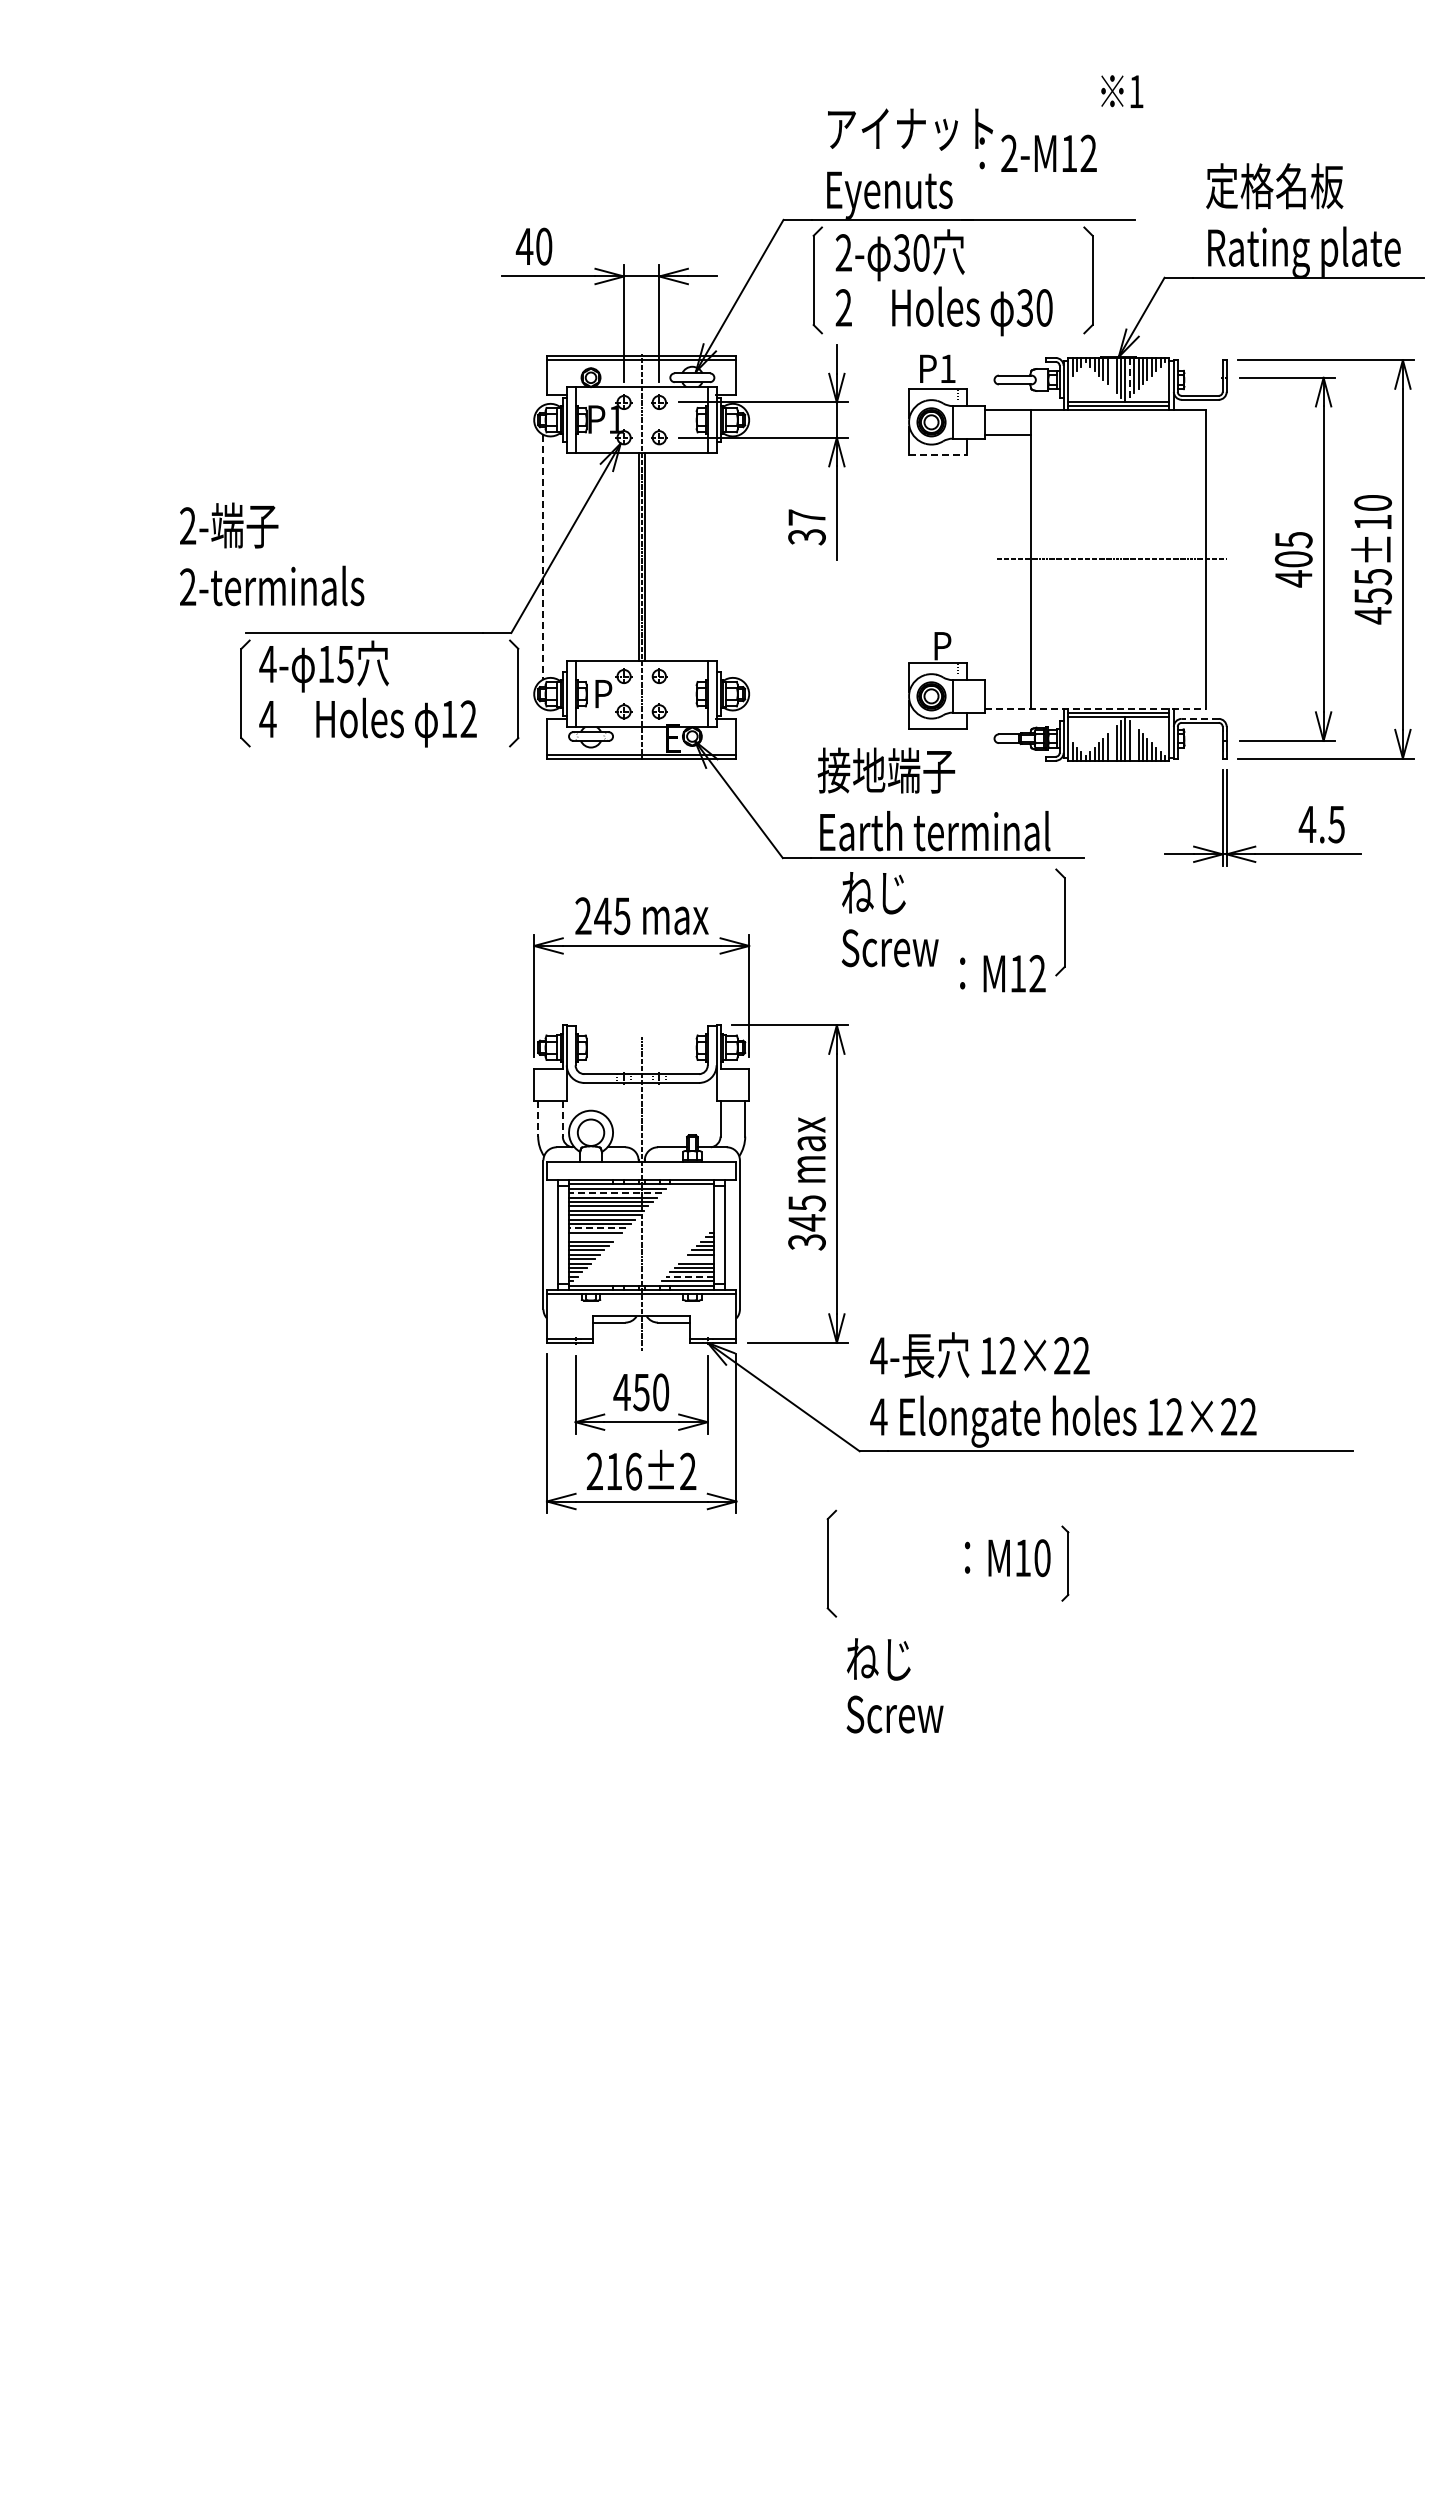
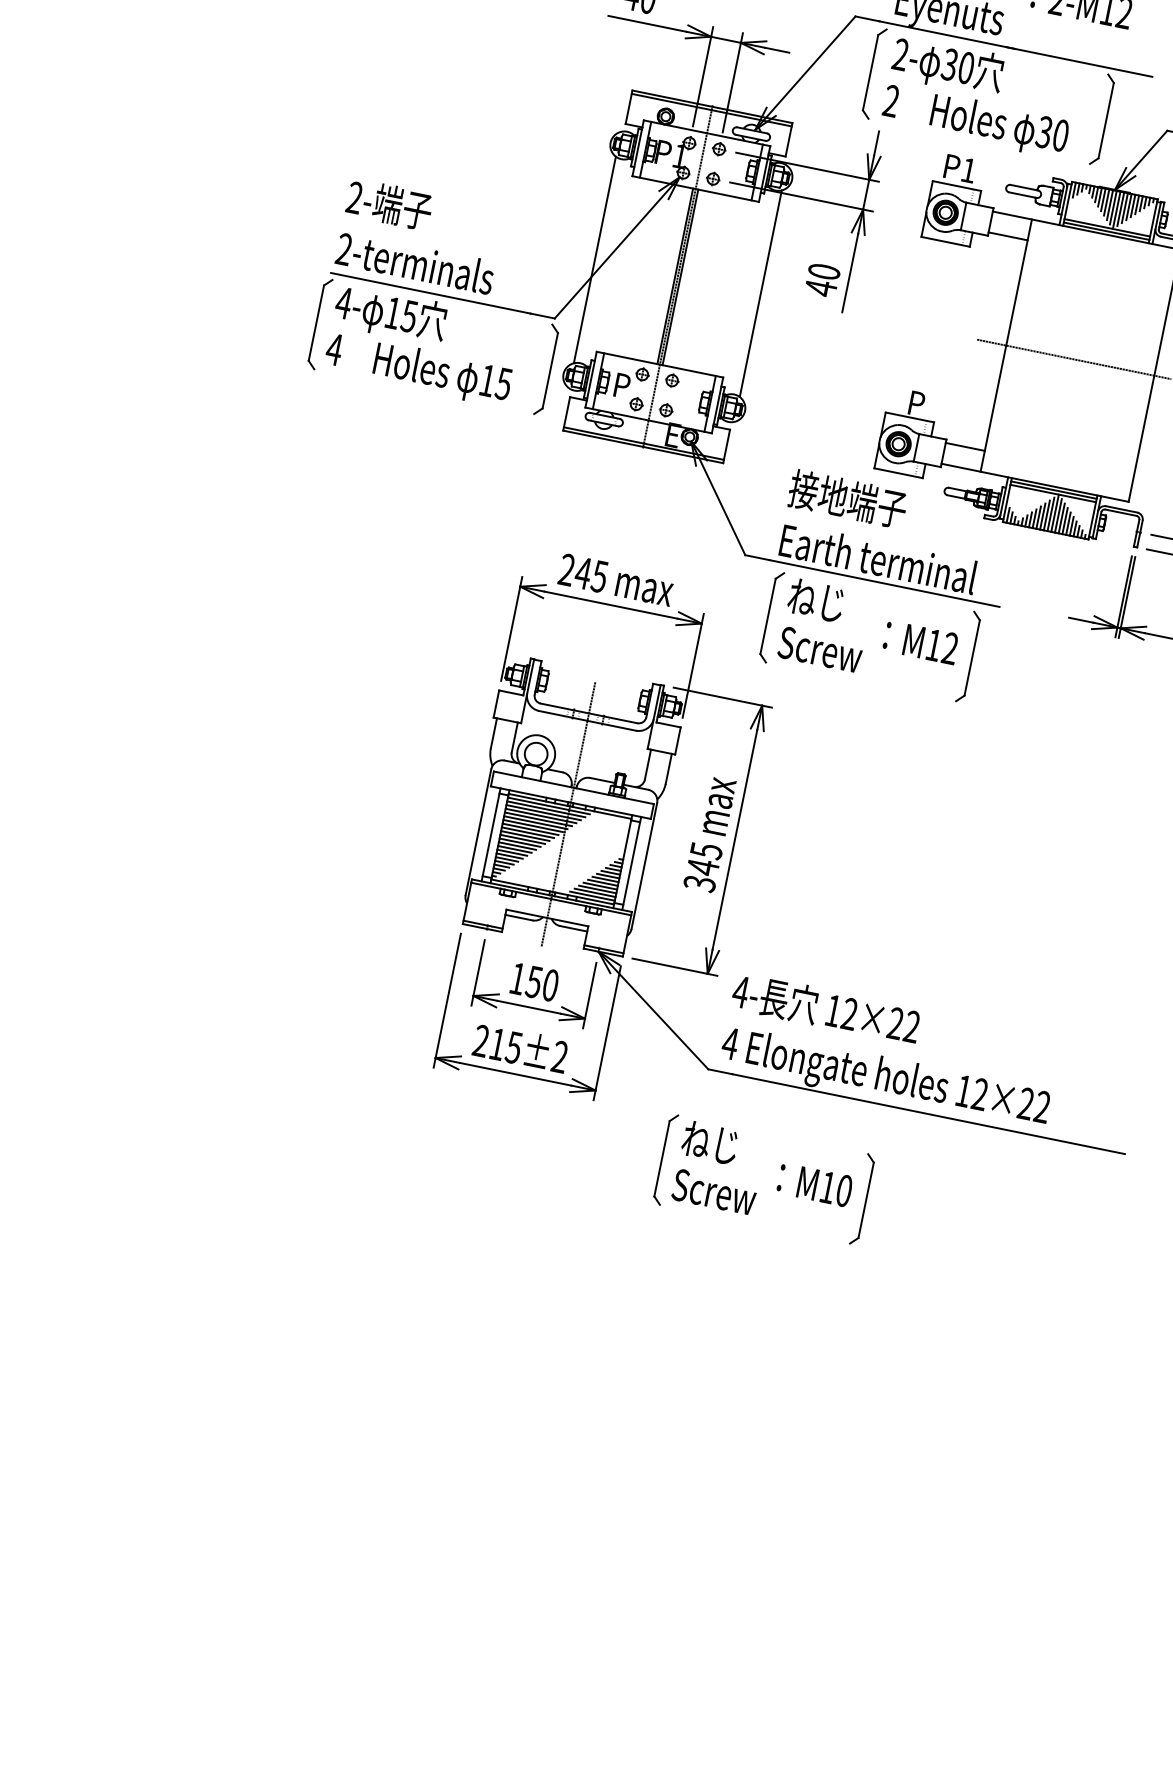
line: (1112, 372) -> (1107, 201), added
line: (1129, 377) -> (1120, 208), dashed -> solid
line: (938, 455) -> (945, 242), dashed -> solid
text: (806, 527) -> (822, 280), 37 -> 40
text: (272, 554) -> (421, 236), moved
line: (739, 556) -> (760, 293), added
line: (543, 557) -> (594, 260), dashed -> solid
line: (1007, 684) -> (964, 447), added
line: (1095, 708) -> (1035, 482), dashed -> solid
line: (1200, 718) -> (1121, 509), dashed -> solid
text: (468, 719) -> (503, 384), 12 -> 15
line: (1134, 742) -> (1062, 518), added
line: (1112, 744) -> (1043, 515), added
part: (826, 922) -> (771, 617), added
text: (1002, 973) -> (920, 642), moved
line: (538, 1118) -> (494, 733), dashed -> solid
line: (562, 1118) -> (514, 737), dashed -> solid
line: (614, 1193) -> (545, 809), dashed -> solid
line: (597, 1228) -> (525, 836), dashed -> solid
line: (593, 1237) -> (520, 843), added
line: (698, 1259) -> (605, 879), added
line: (689, 1276) -> (594, 892), dashed -> solid
text: (621, 1392) -> (517, 978), 450 -> 150
text: (633, 1471) -> (513, 1047), 216±2 -> 215±2
part: (1065, 1563) -> (862, 1199), size x1.43
text: (894, 1685) -> (718, 1167), moved

